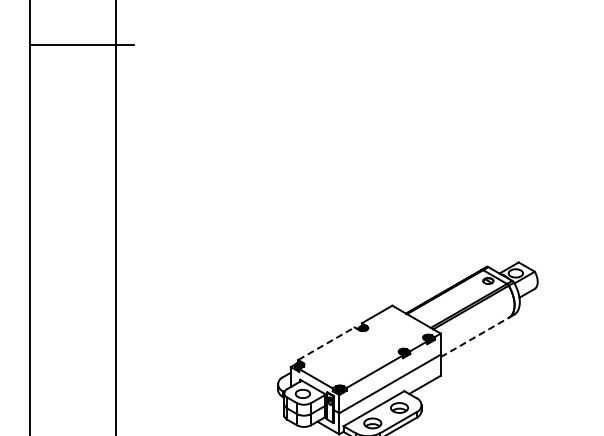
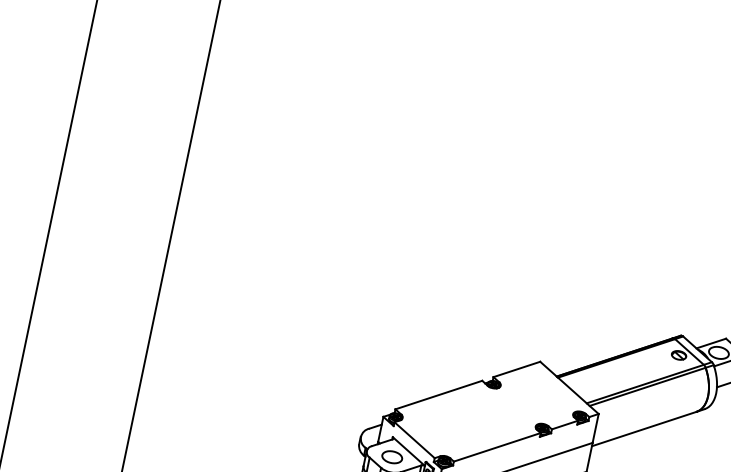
line: (475, 337) -> (645, 429), dashed -> solid
line: (326, 343) -> (439, 394), dashed -> solid

